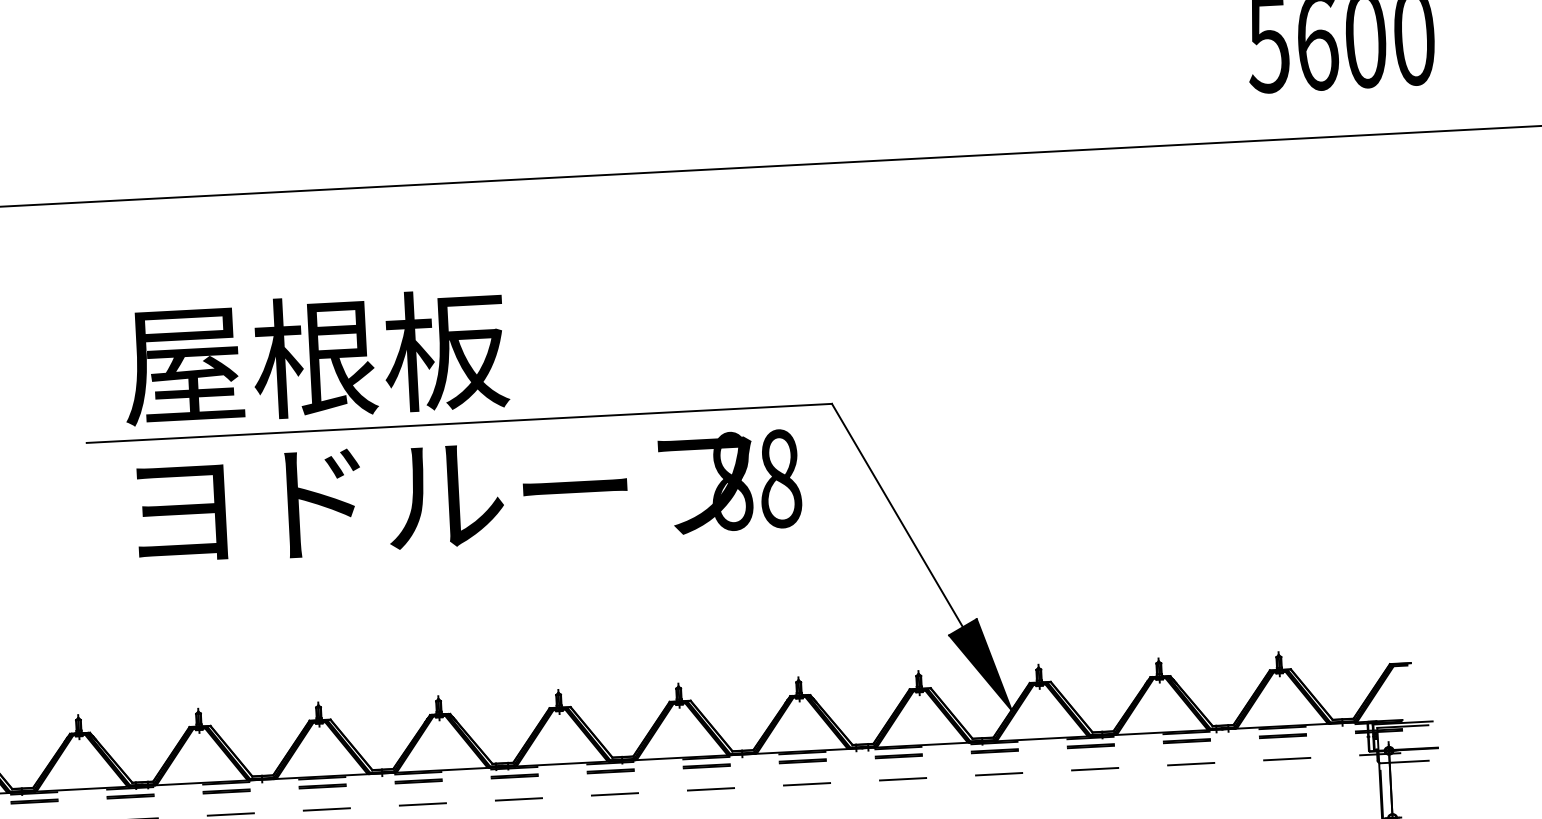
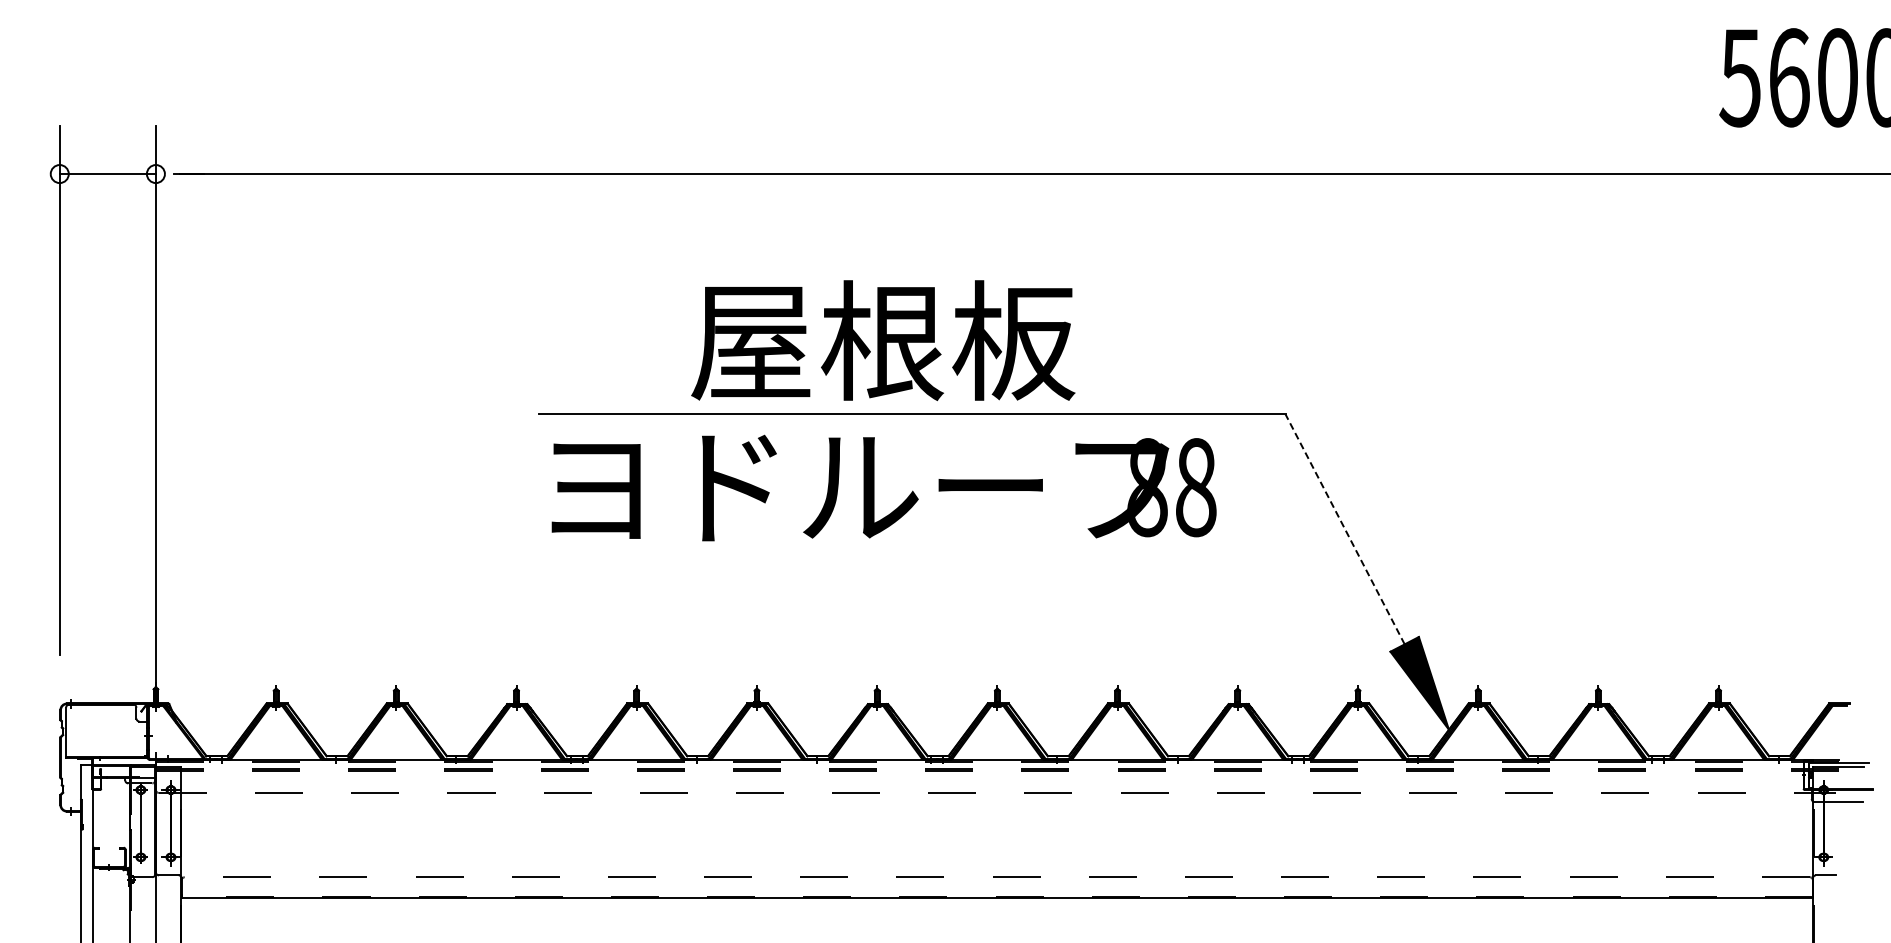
text: (315, 356) -> (883, 340), moved
text: (468, 495) -> (883, 487), moved
line: (896, 514) -> (1344, 528), solid -> dashed

